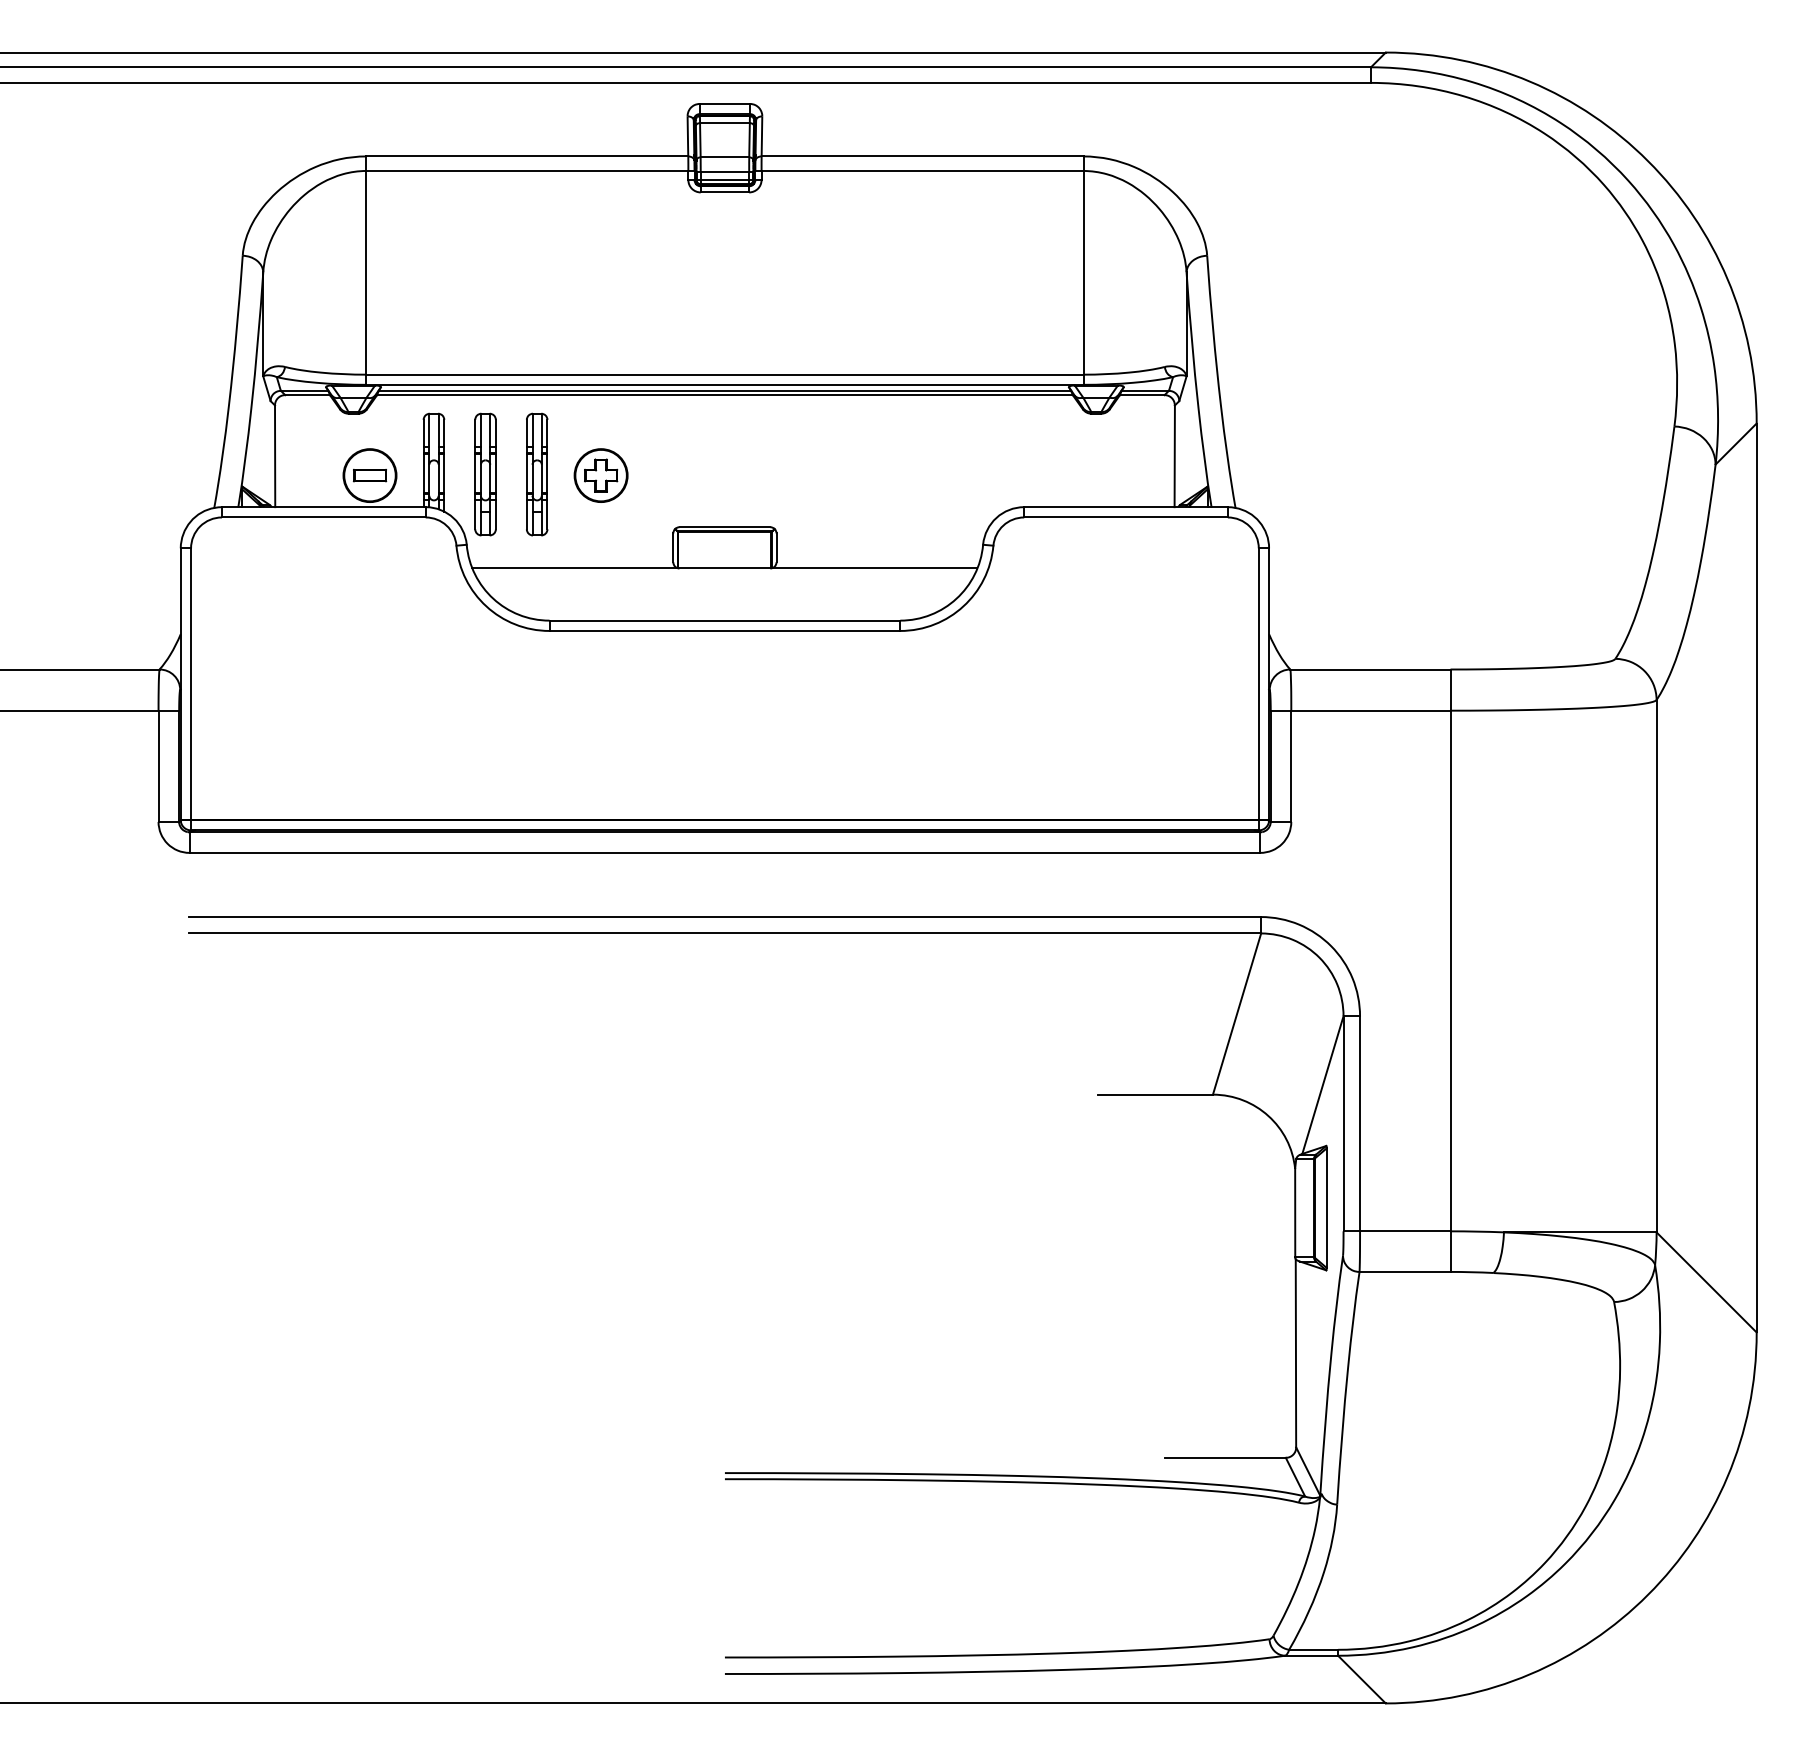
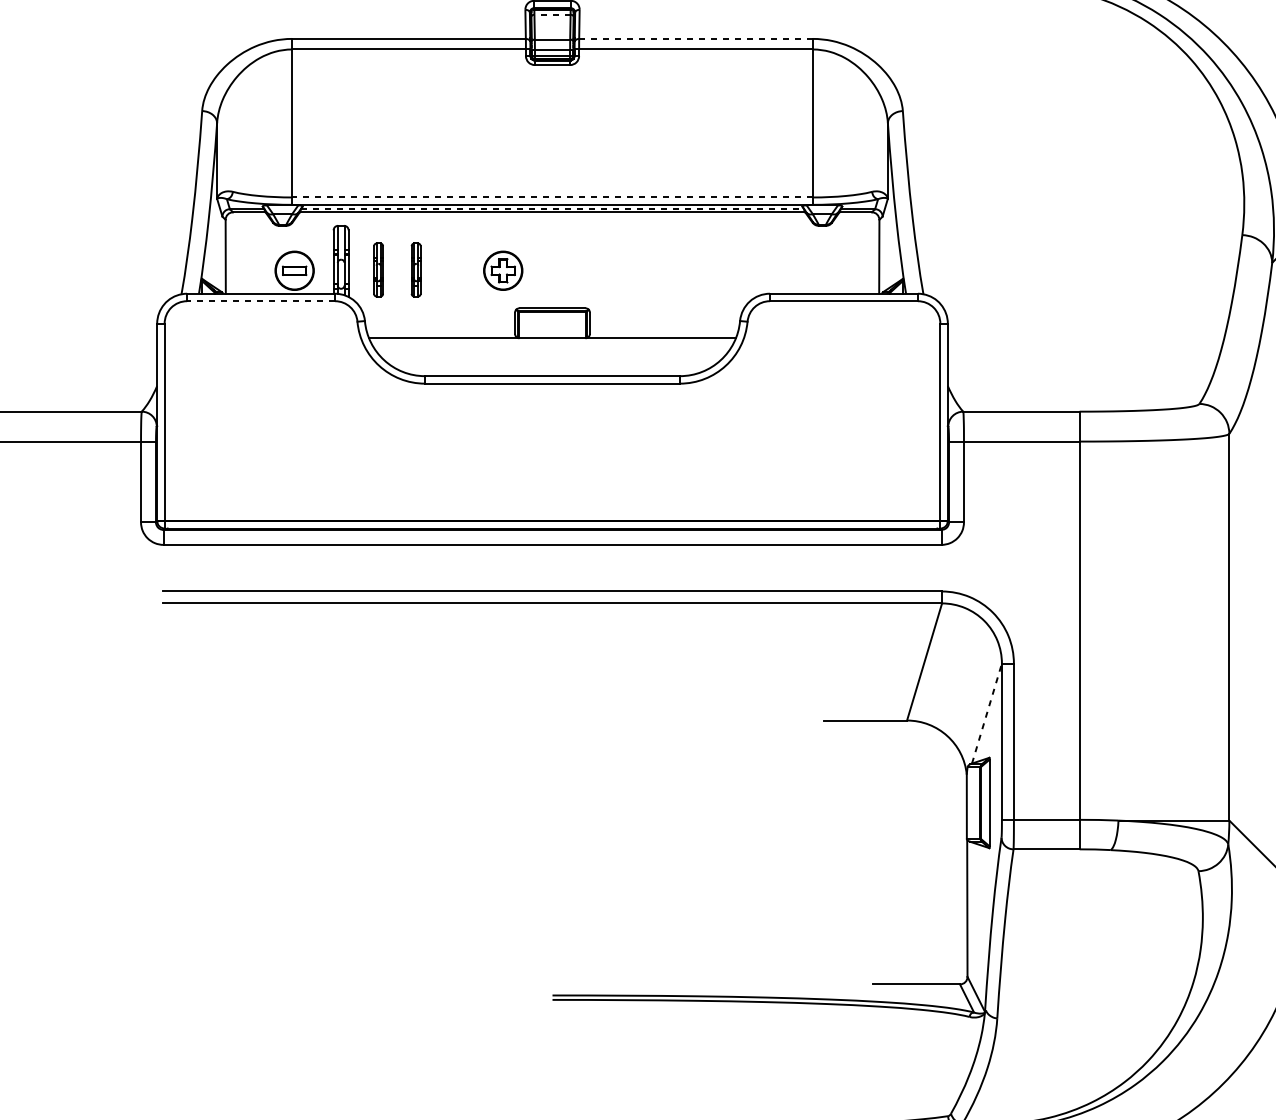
line: (724, 123) -> (552, 14), solid -> dashed
line: (922, 156) -> (696, 38), solid -> dashed
line: (724, 374) -> (552, 197), solid -> dashed
line: (725, 390) -> (552, 208), solid -> dashed
part: (485, 474) -> (378, 269), size x0.6
part: (537, 474) -> (416, 269), size x0.6
part: (600, 475) -> (502, 270), moved
line: (323, 517) -> (260, 301), solid -> dashed
line: (1322, 1085) -> (986, 713), solid -> dashed

